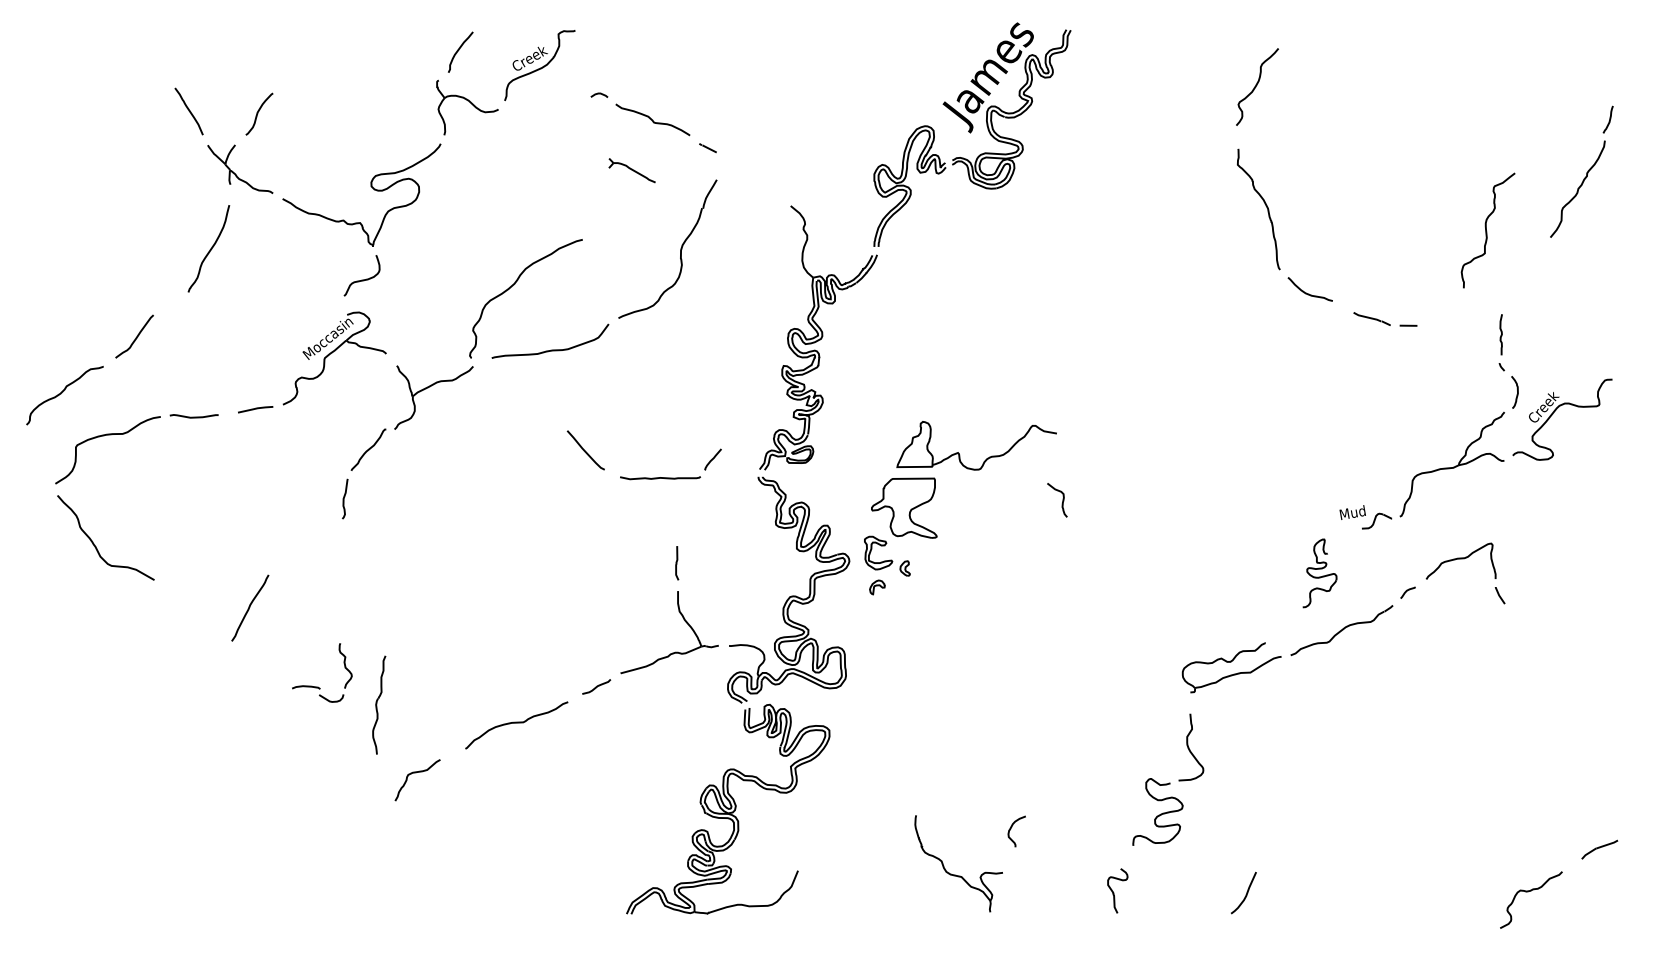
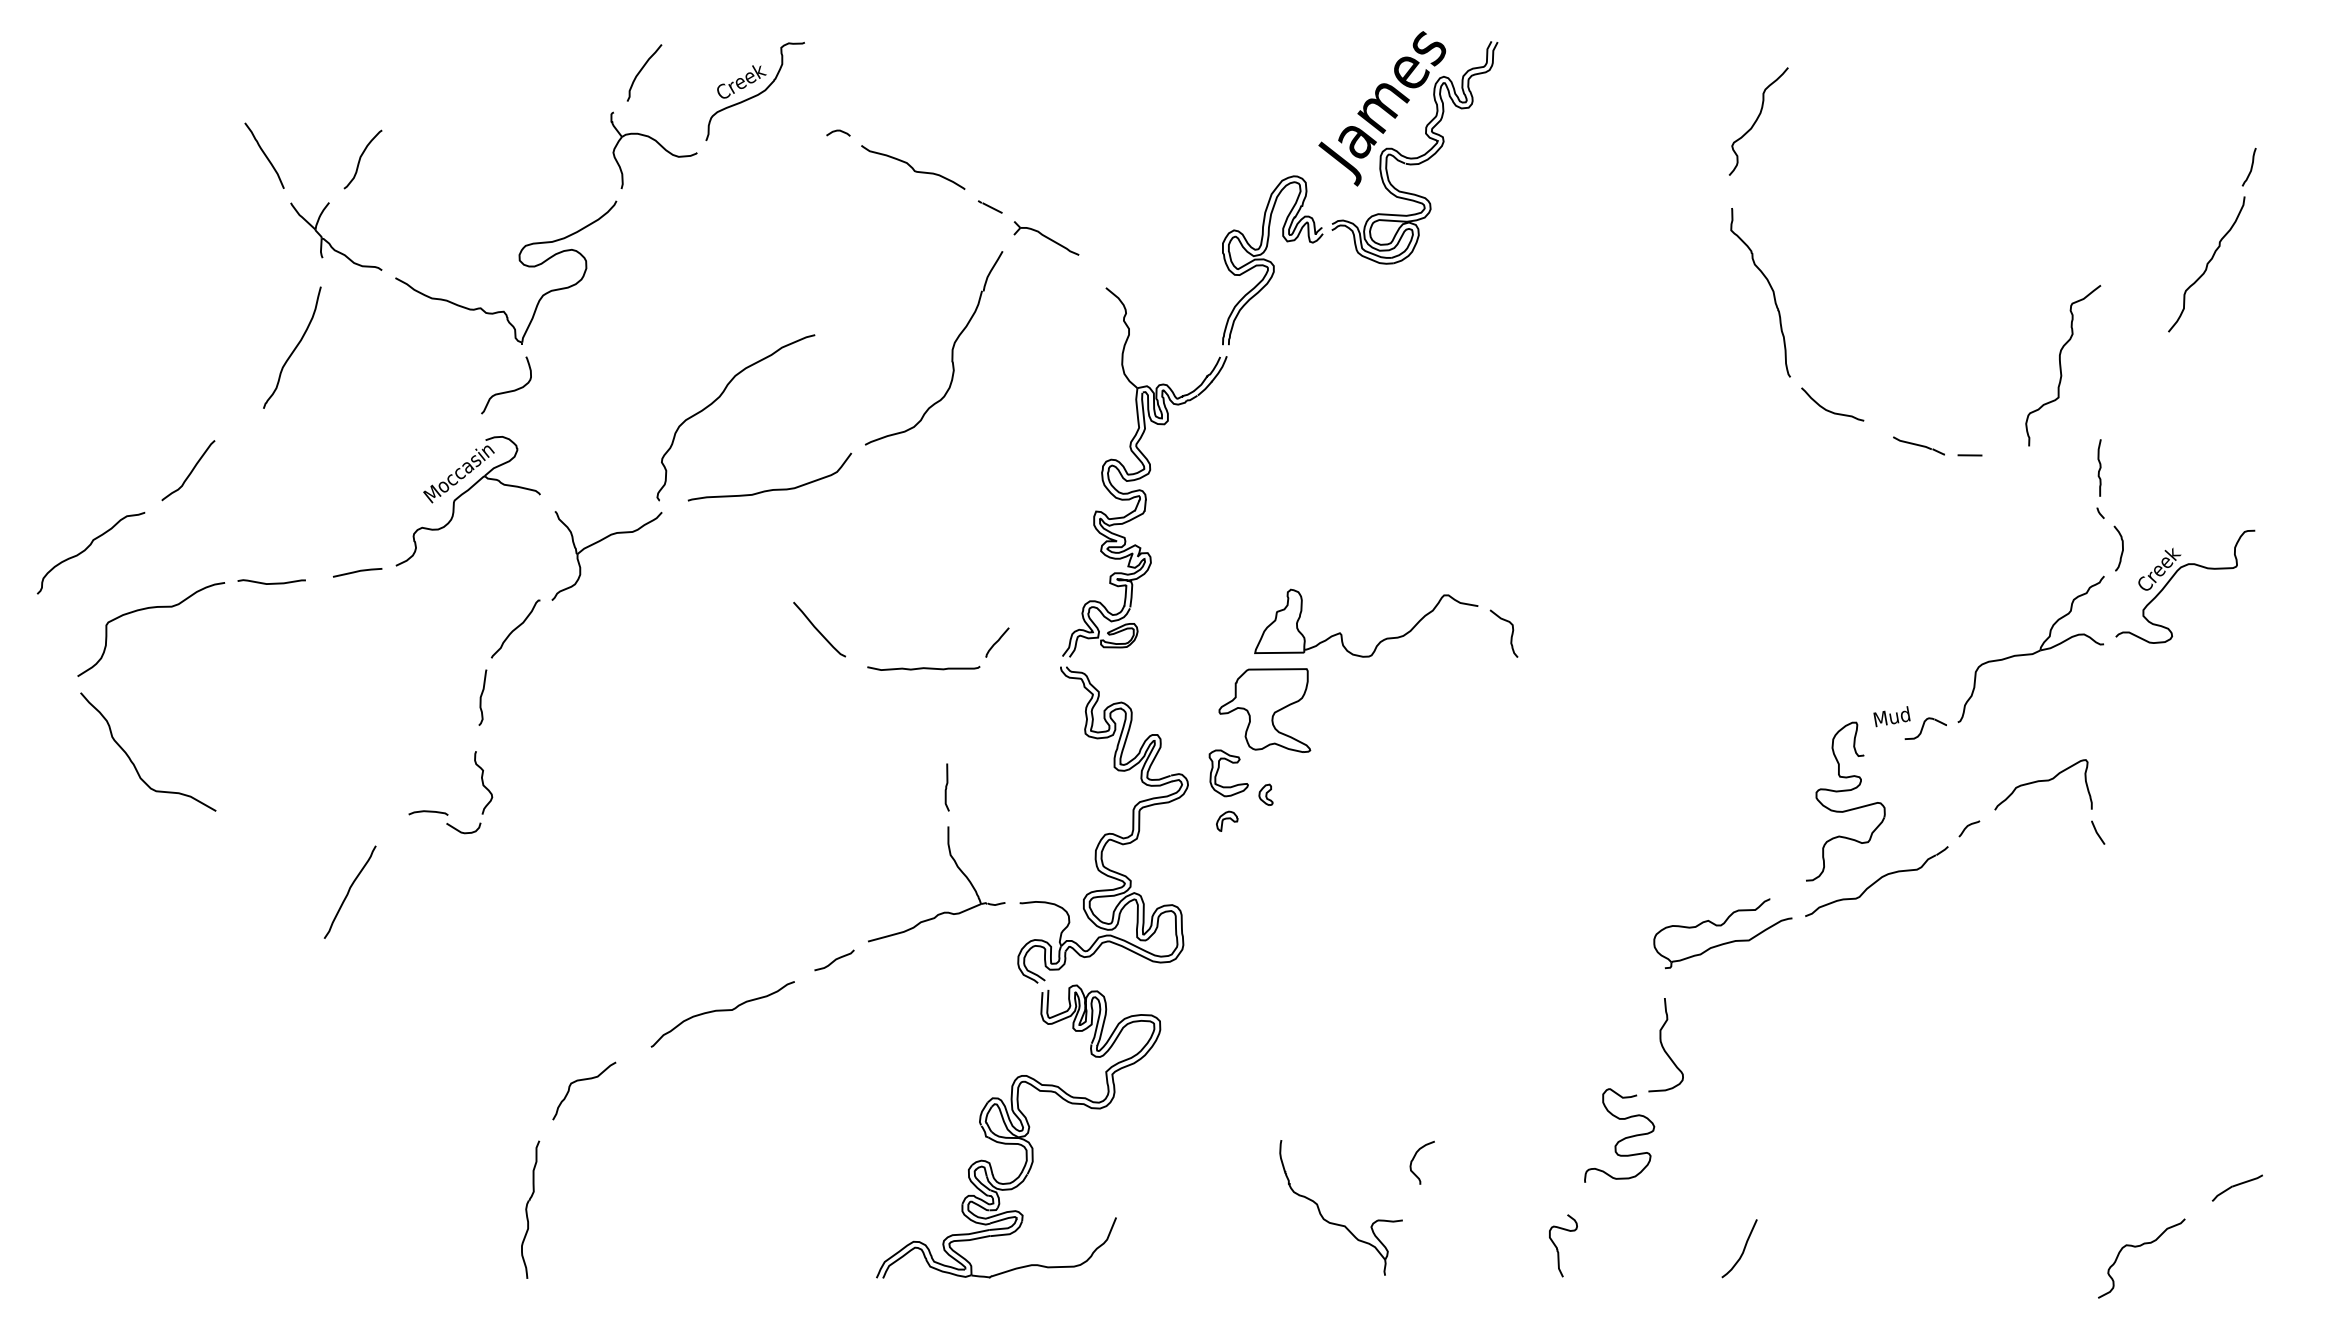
part: (631, 170) -> (1045, 238), moved
curve: (1486, 230) -> (2060, 365), moved
curve: (1062, 500) -> (1511, 634), moved
part: (1319, 573) -> (1845, 801), size x1.67
curve: (250, 607) -> (350, 891), moved
part: (318, 686) -> (445, 811), moved
part: (379, 704) -> (530, 1208), moved

